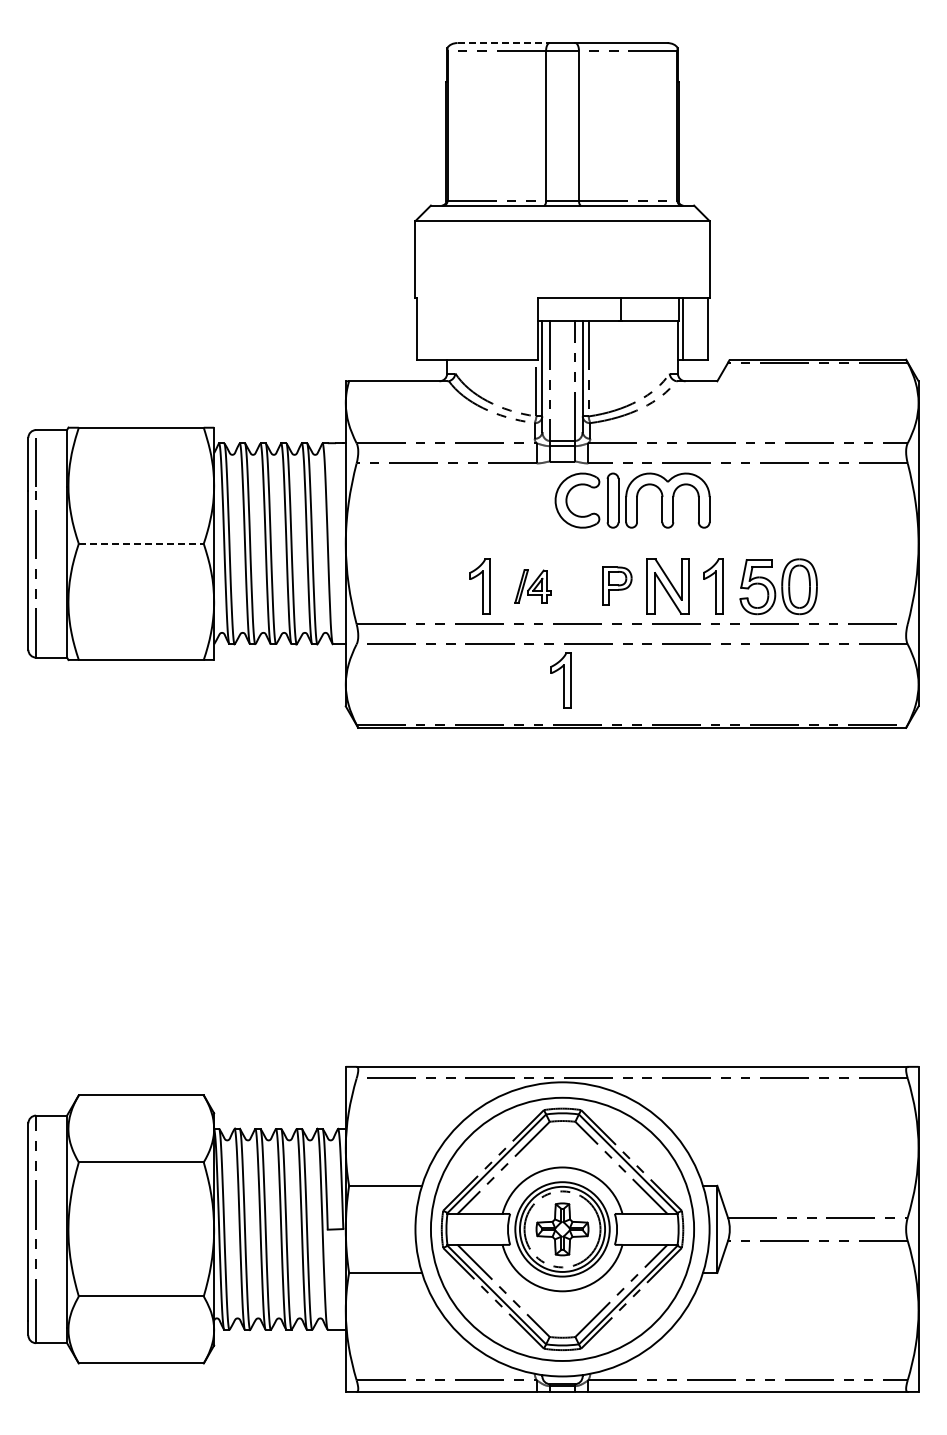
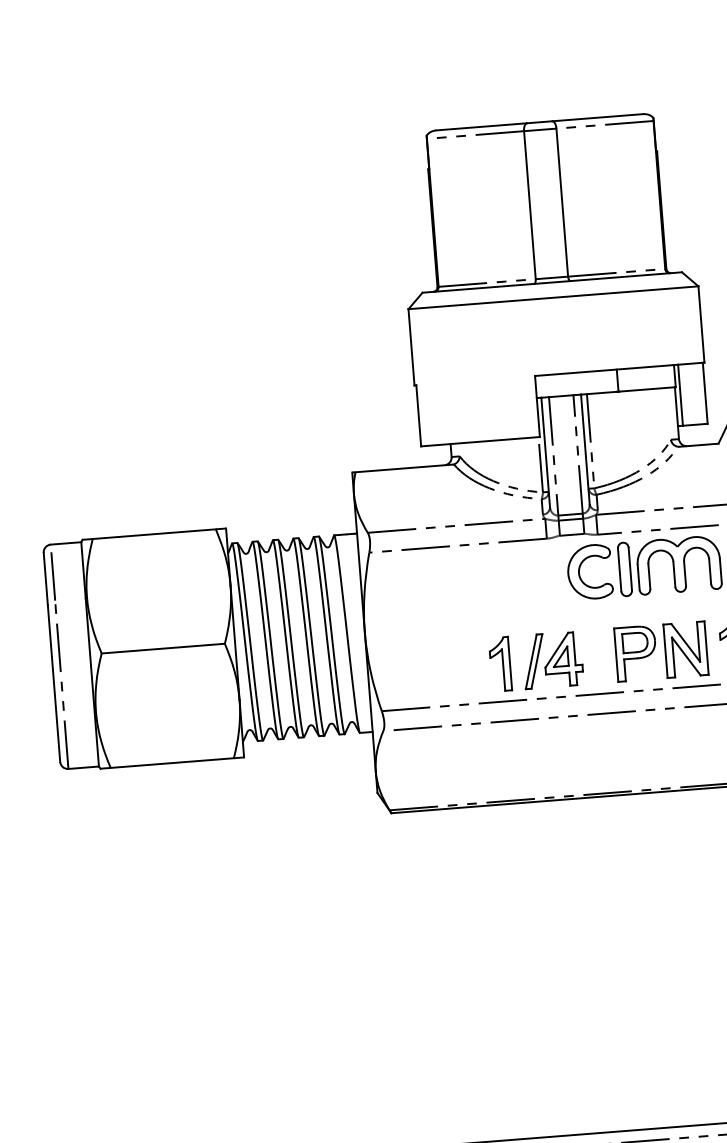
line: (504, 43) -> (482, 127), dashed -> solid
line: (141, 543) -> (163, 648), dashed -> solid
part: (532, 586) -> (552, 660), size x1.67
part: (617, 586) -> (636, 653), size x1.43
part: (560, 680) -> (587, 750), removed

